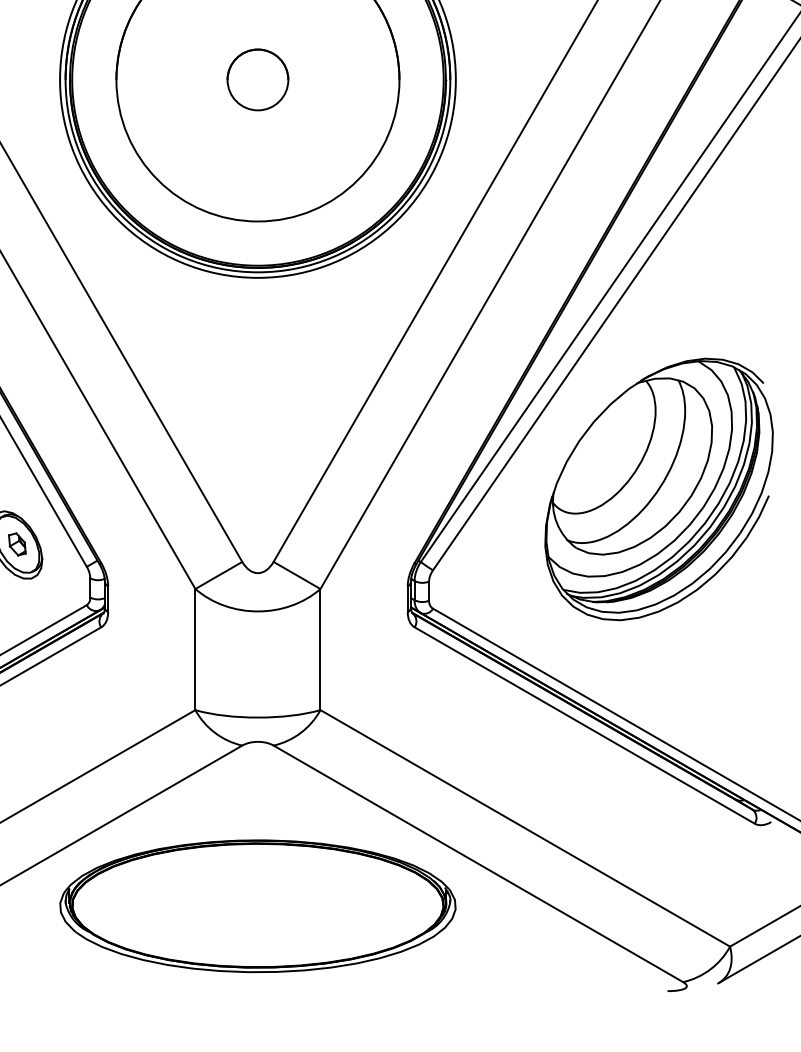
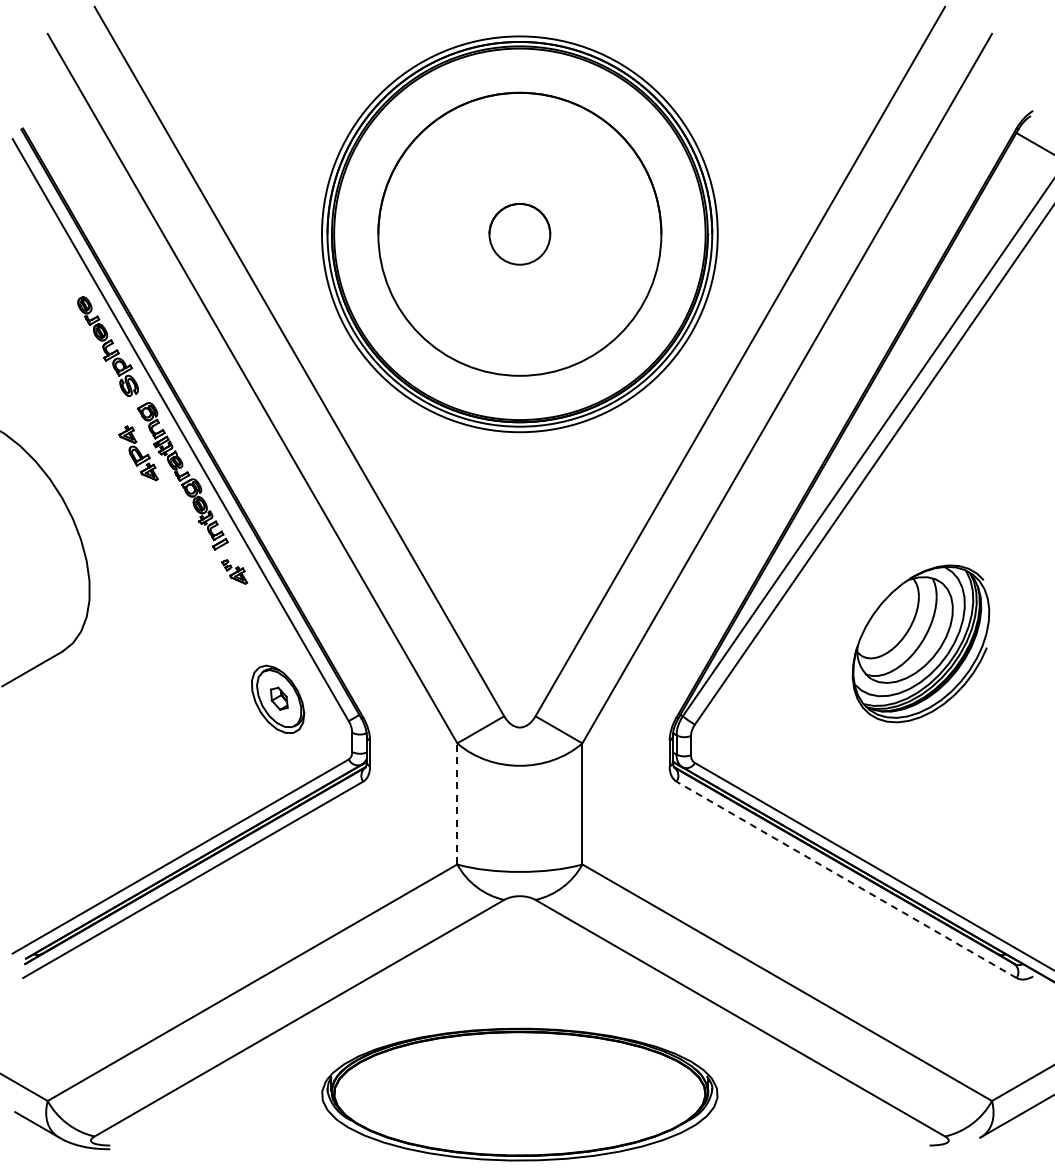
part: (658, 489) -> (920, 643), size x0.6
line: (195, 649) -> (457, 803), solid -> dashed
line: (584, 725) -> (846, 879), solid -> dashed
part: (257, 906) -> (519, 1094), moved

